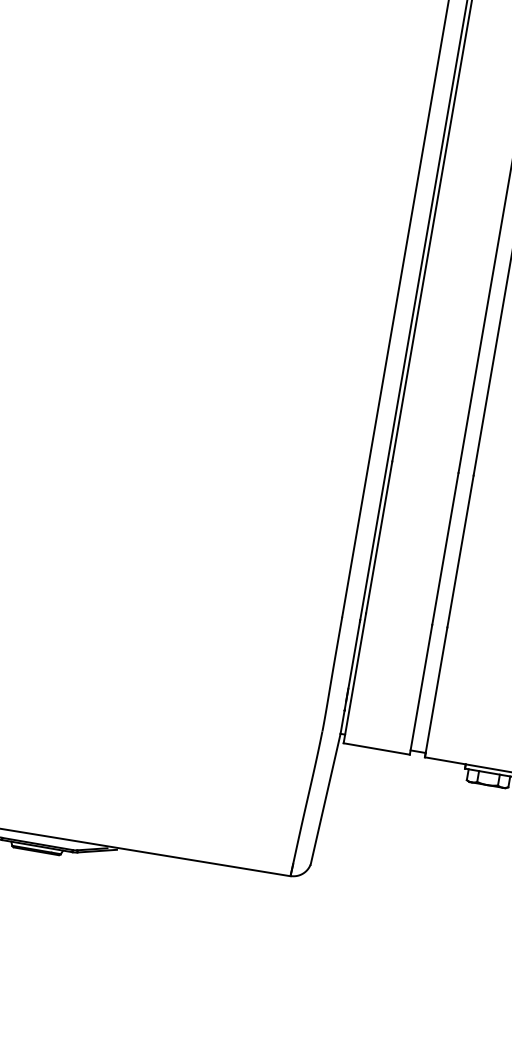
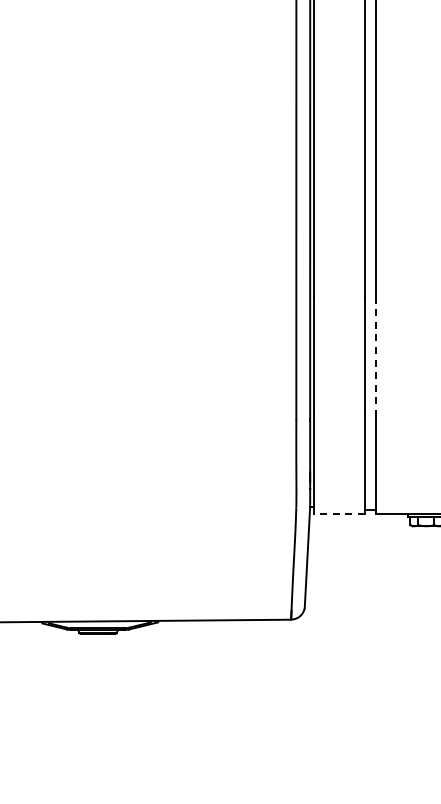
line: (460, 551) -> (376, 355), solid -> dashed
line: (375, 748) -> (338, 513), solid -> dashed

